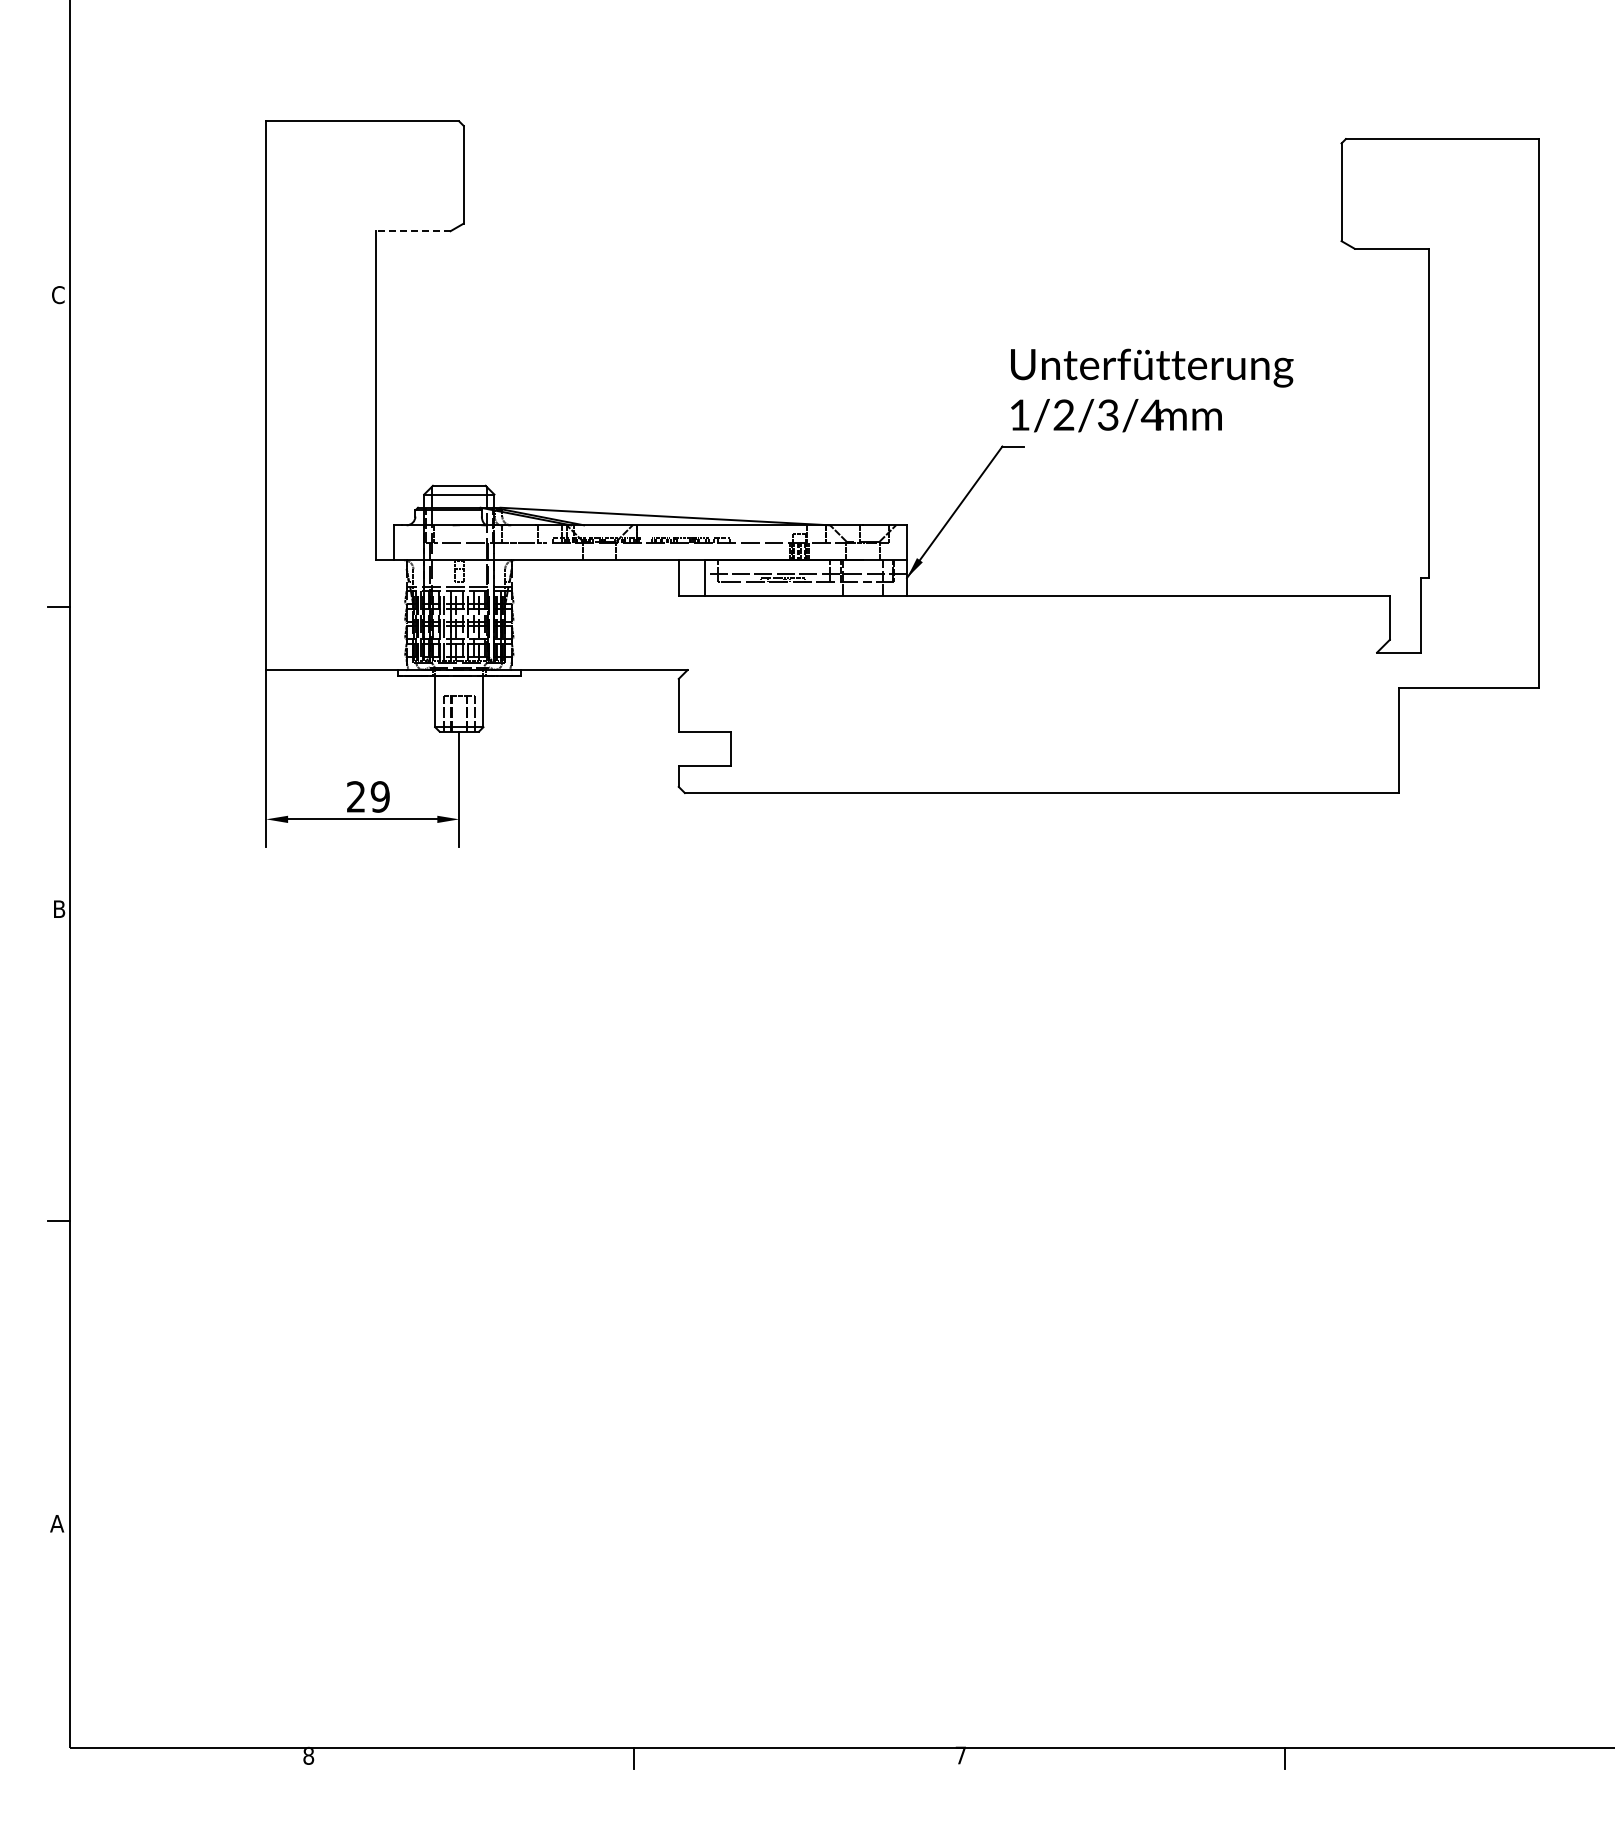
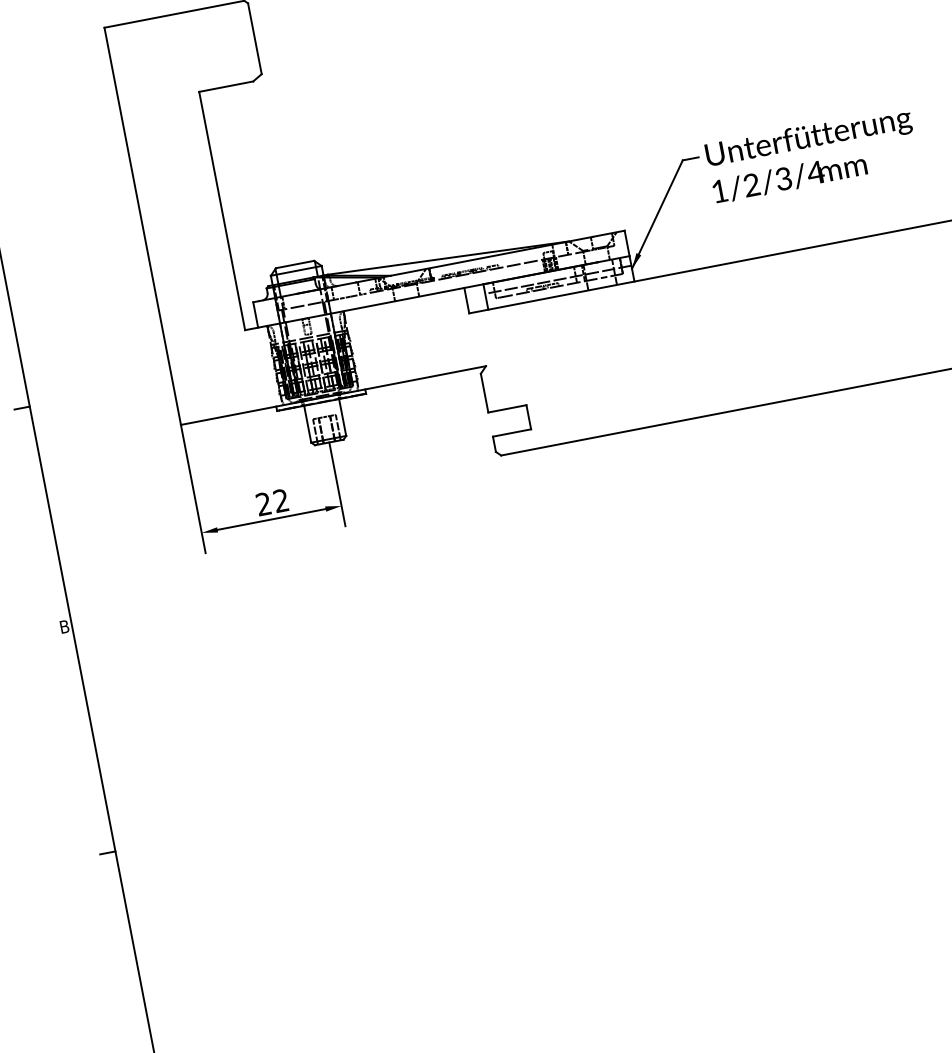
line: (412, 231) -> (225, 86), dashed -> solid
text: (1152, 390) -> (812, 154), moved
text: (379, 796) -> (280, 500), 29 -> 22

